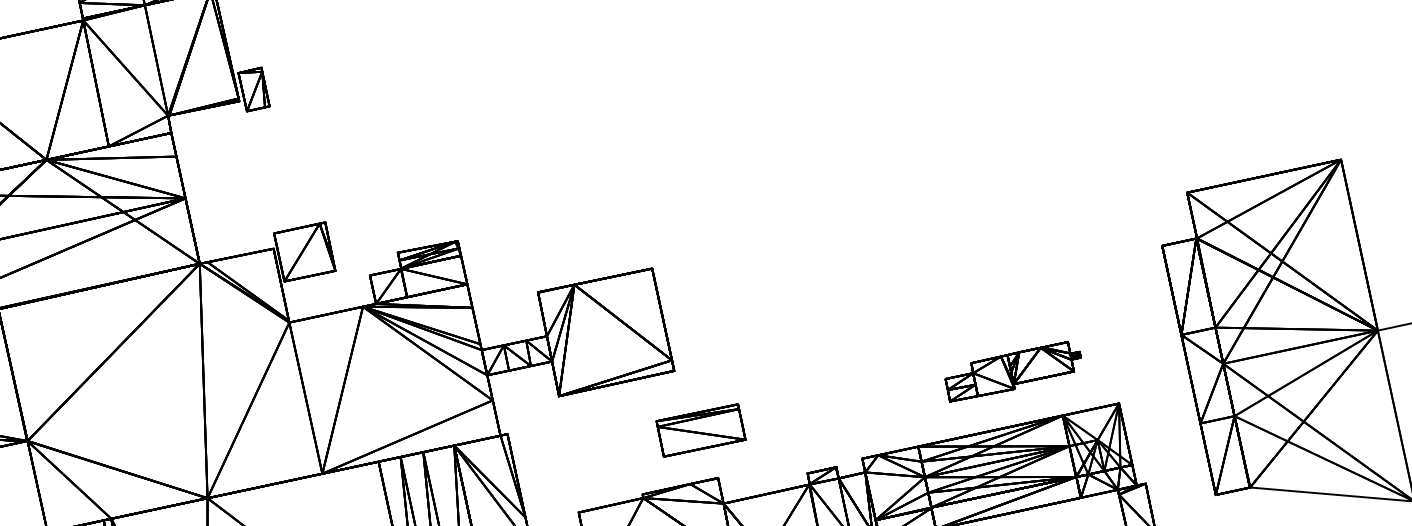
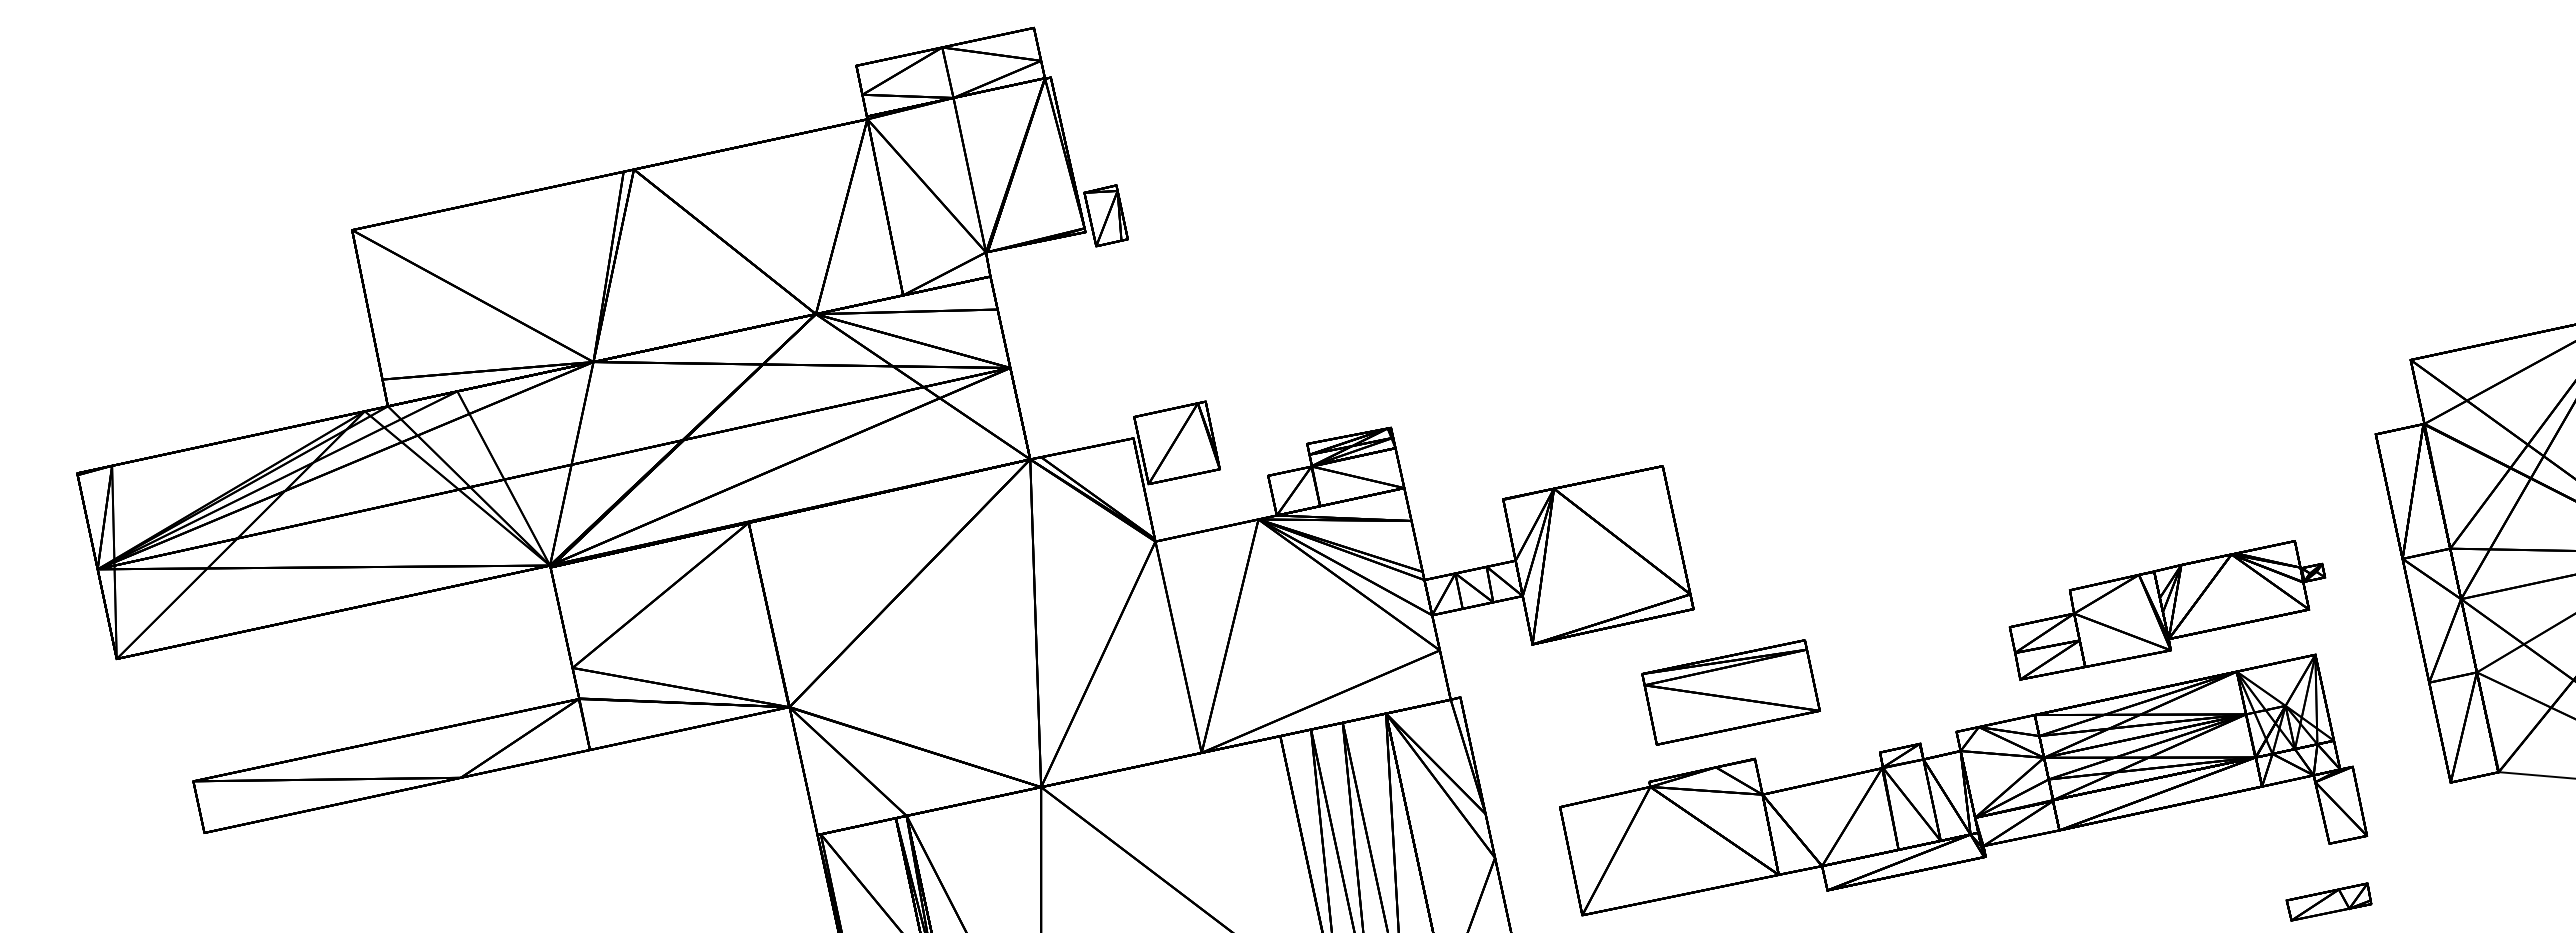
part: (1013, 371) -> (2167, 610), size x1.67
part: (700, 430) -> (1730, 692), size x1.43

